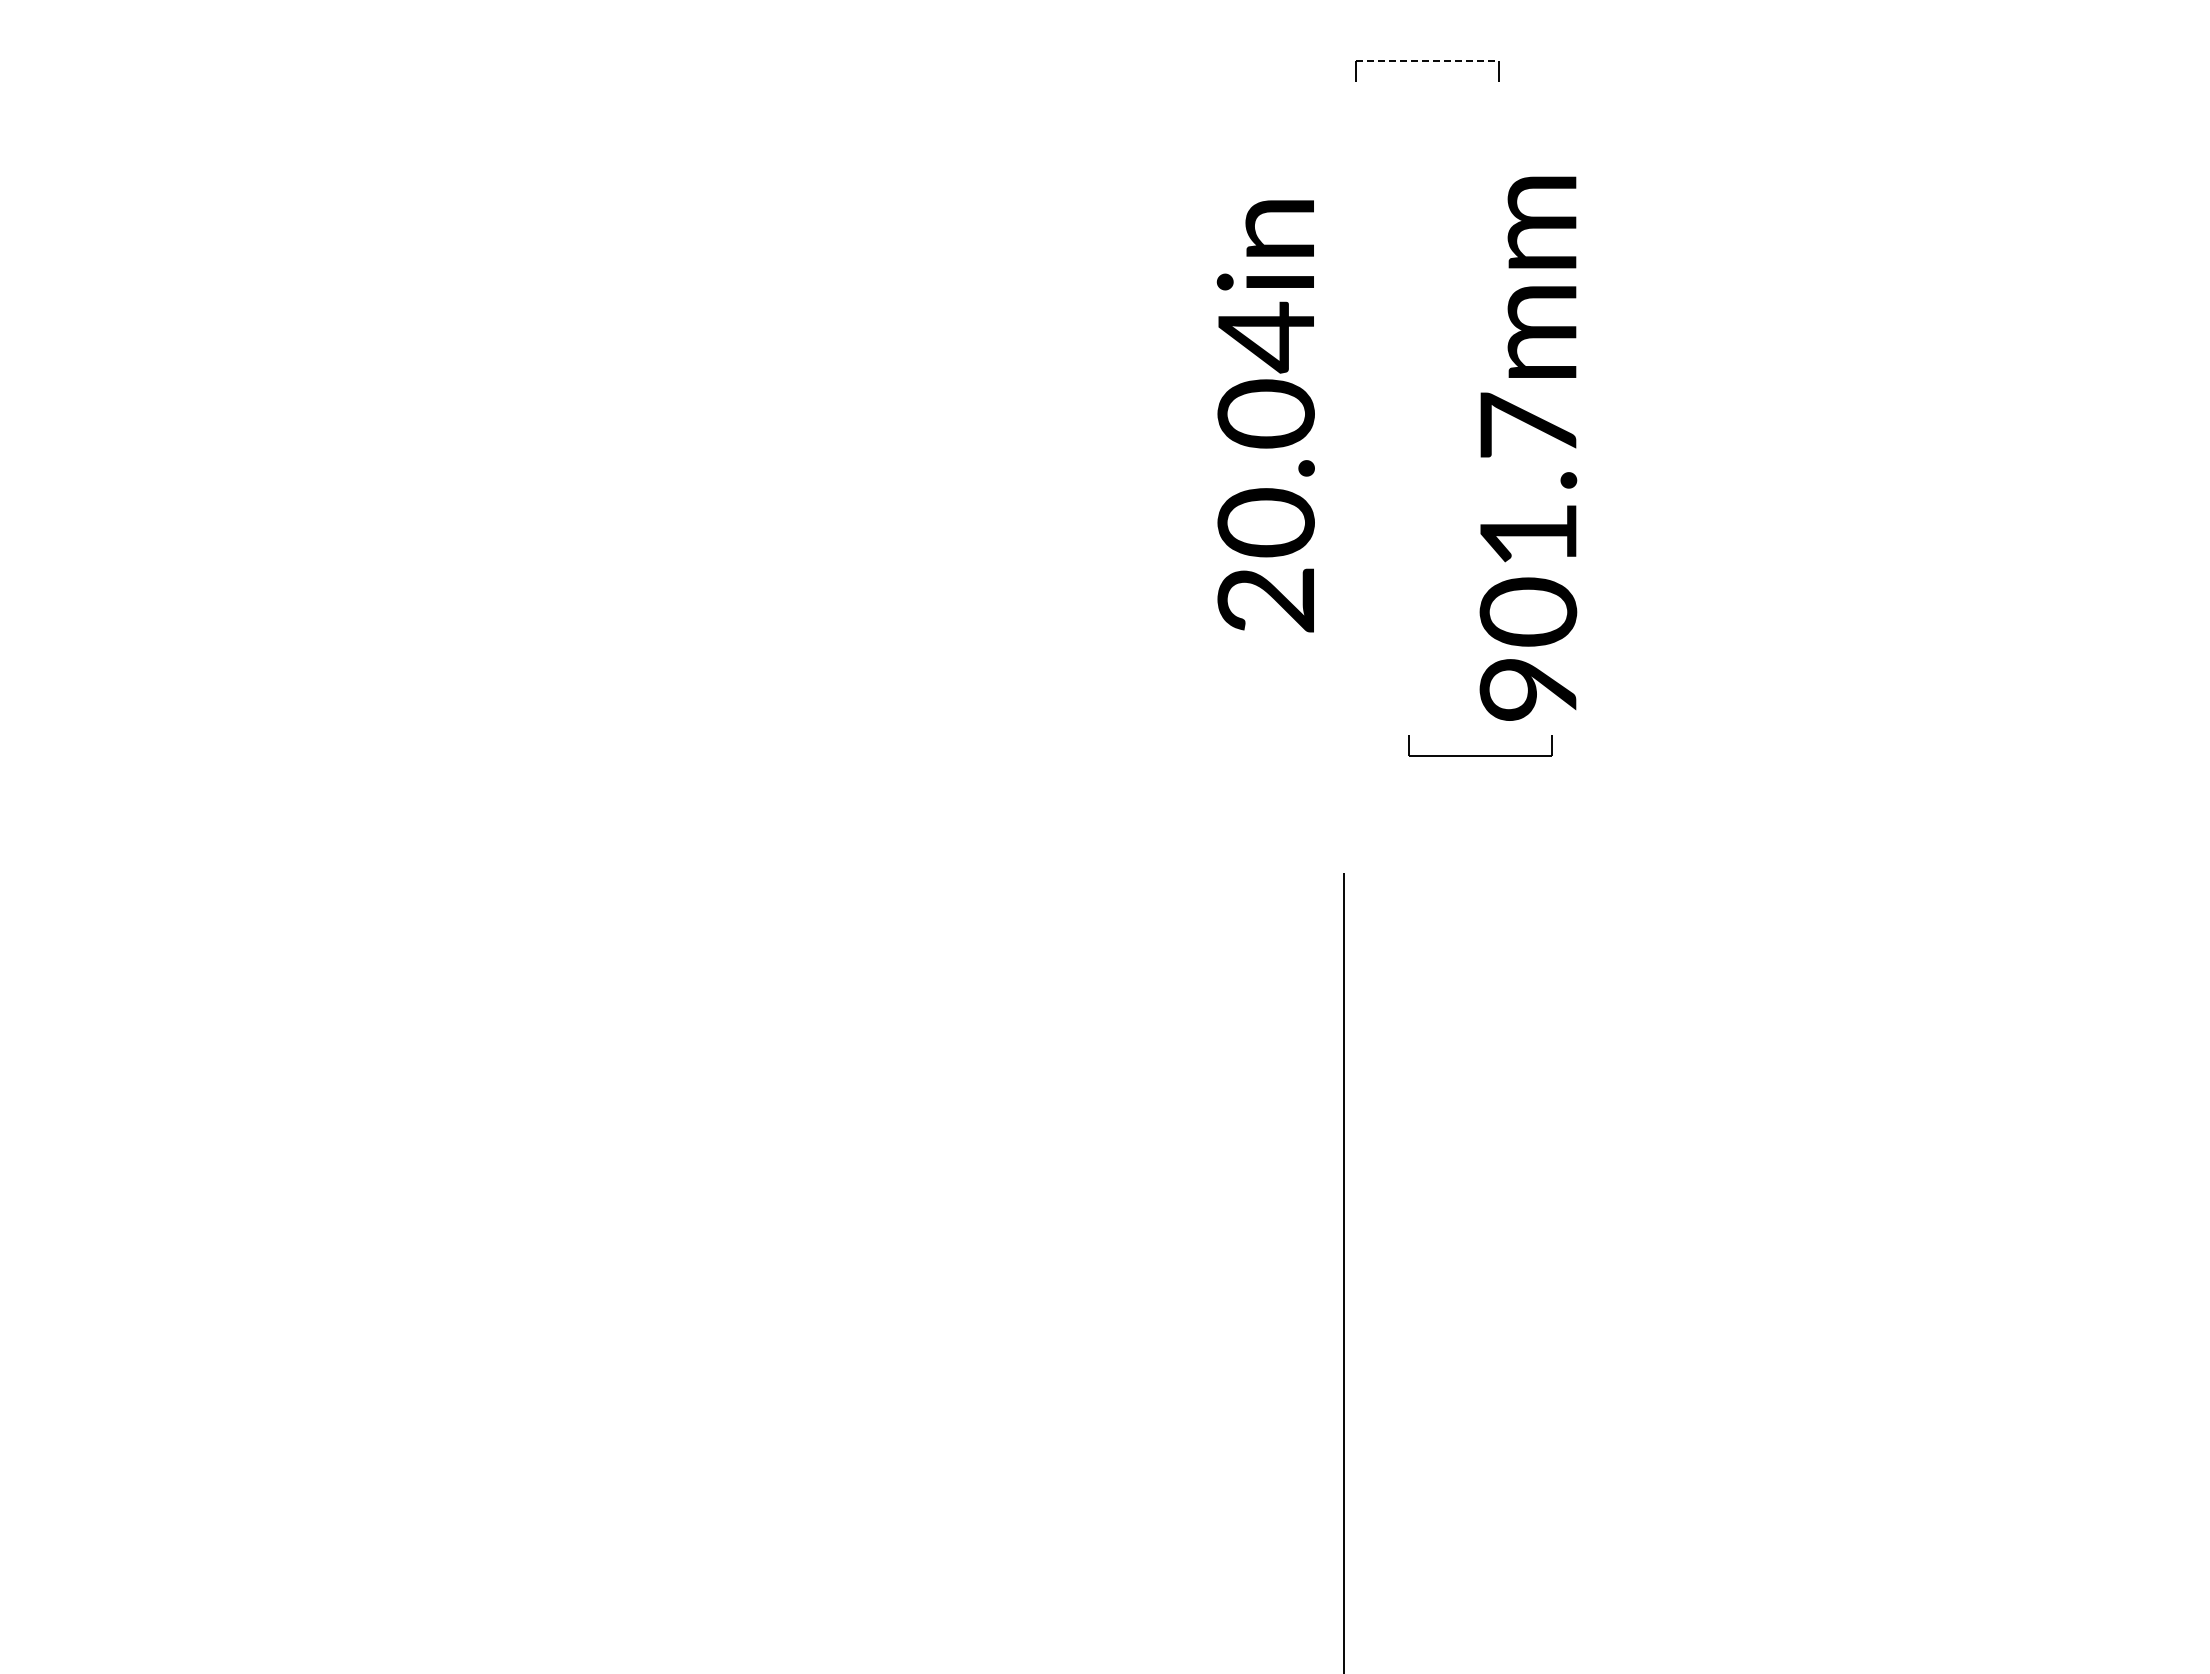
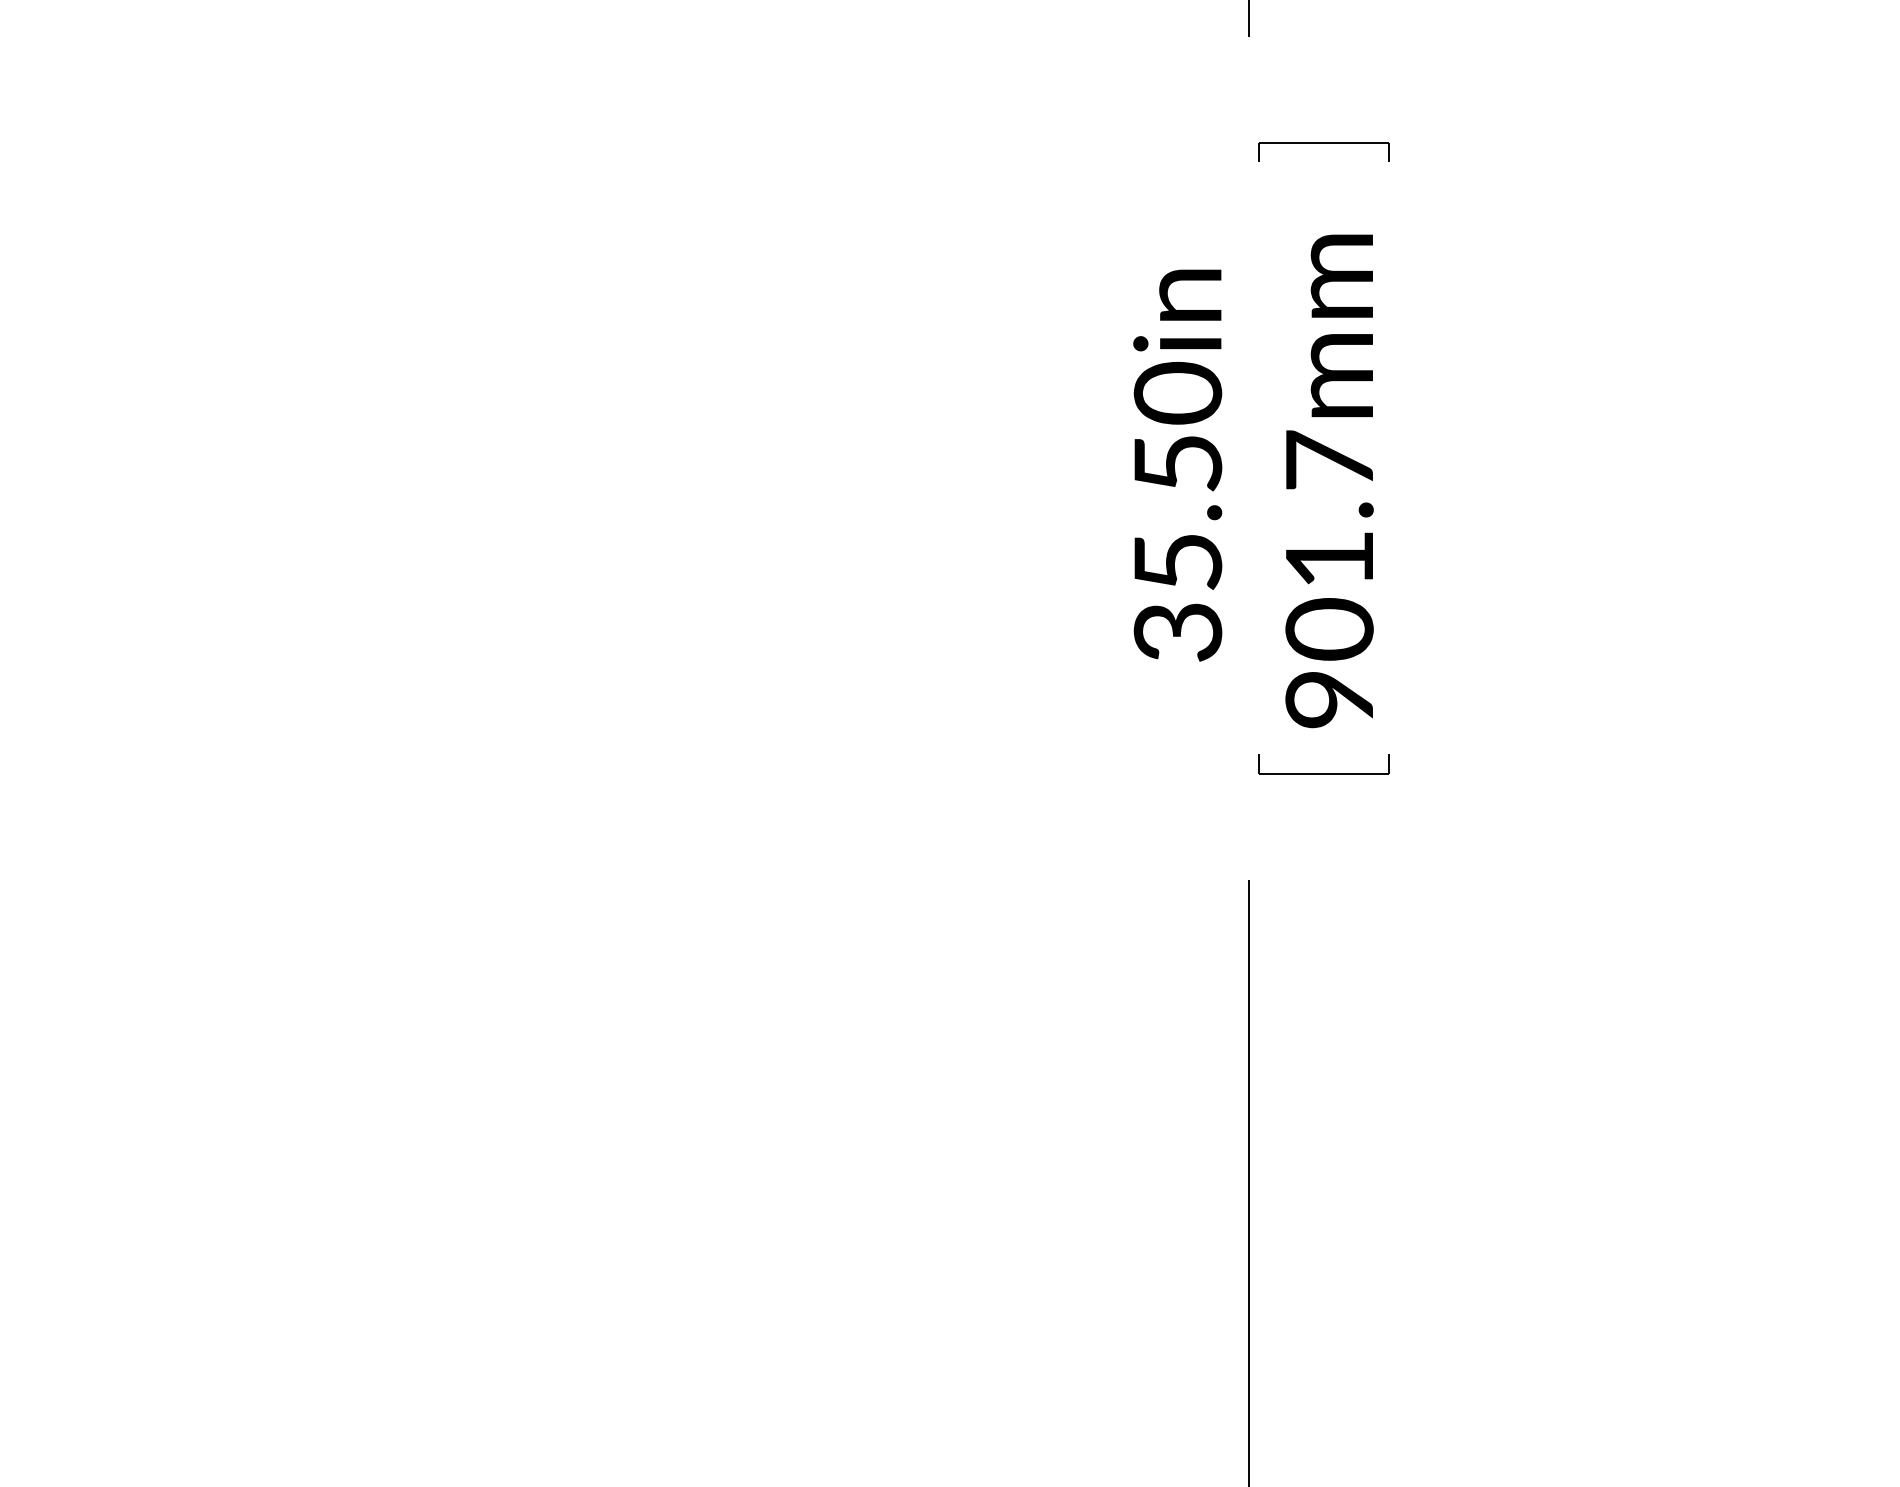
line: (1427, 60) -> (1324, 142), dashed -> solid
text: (1528, 448) -> (1329, 481), moved
text: (1266, 466) -> (1178, 511), 20.04in -> 35.50in
part: (1480, 755) -> (1324, 773), moved

